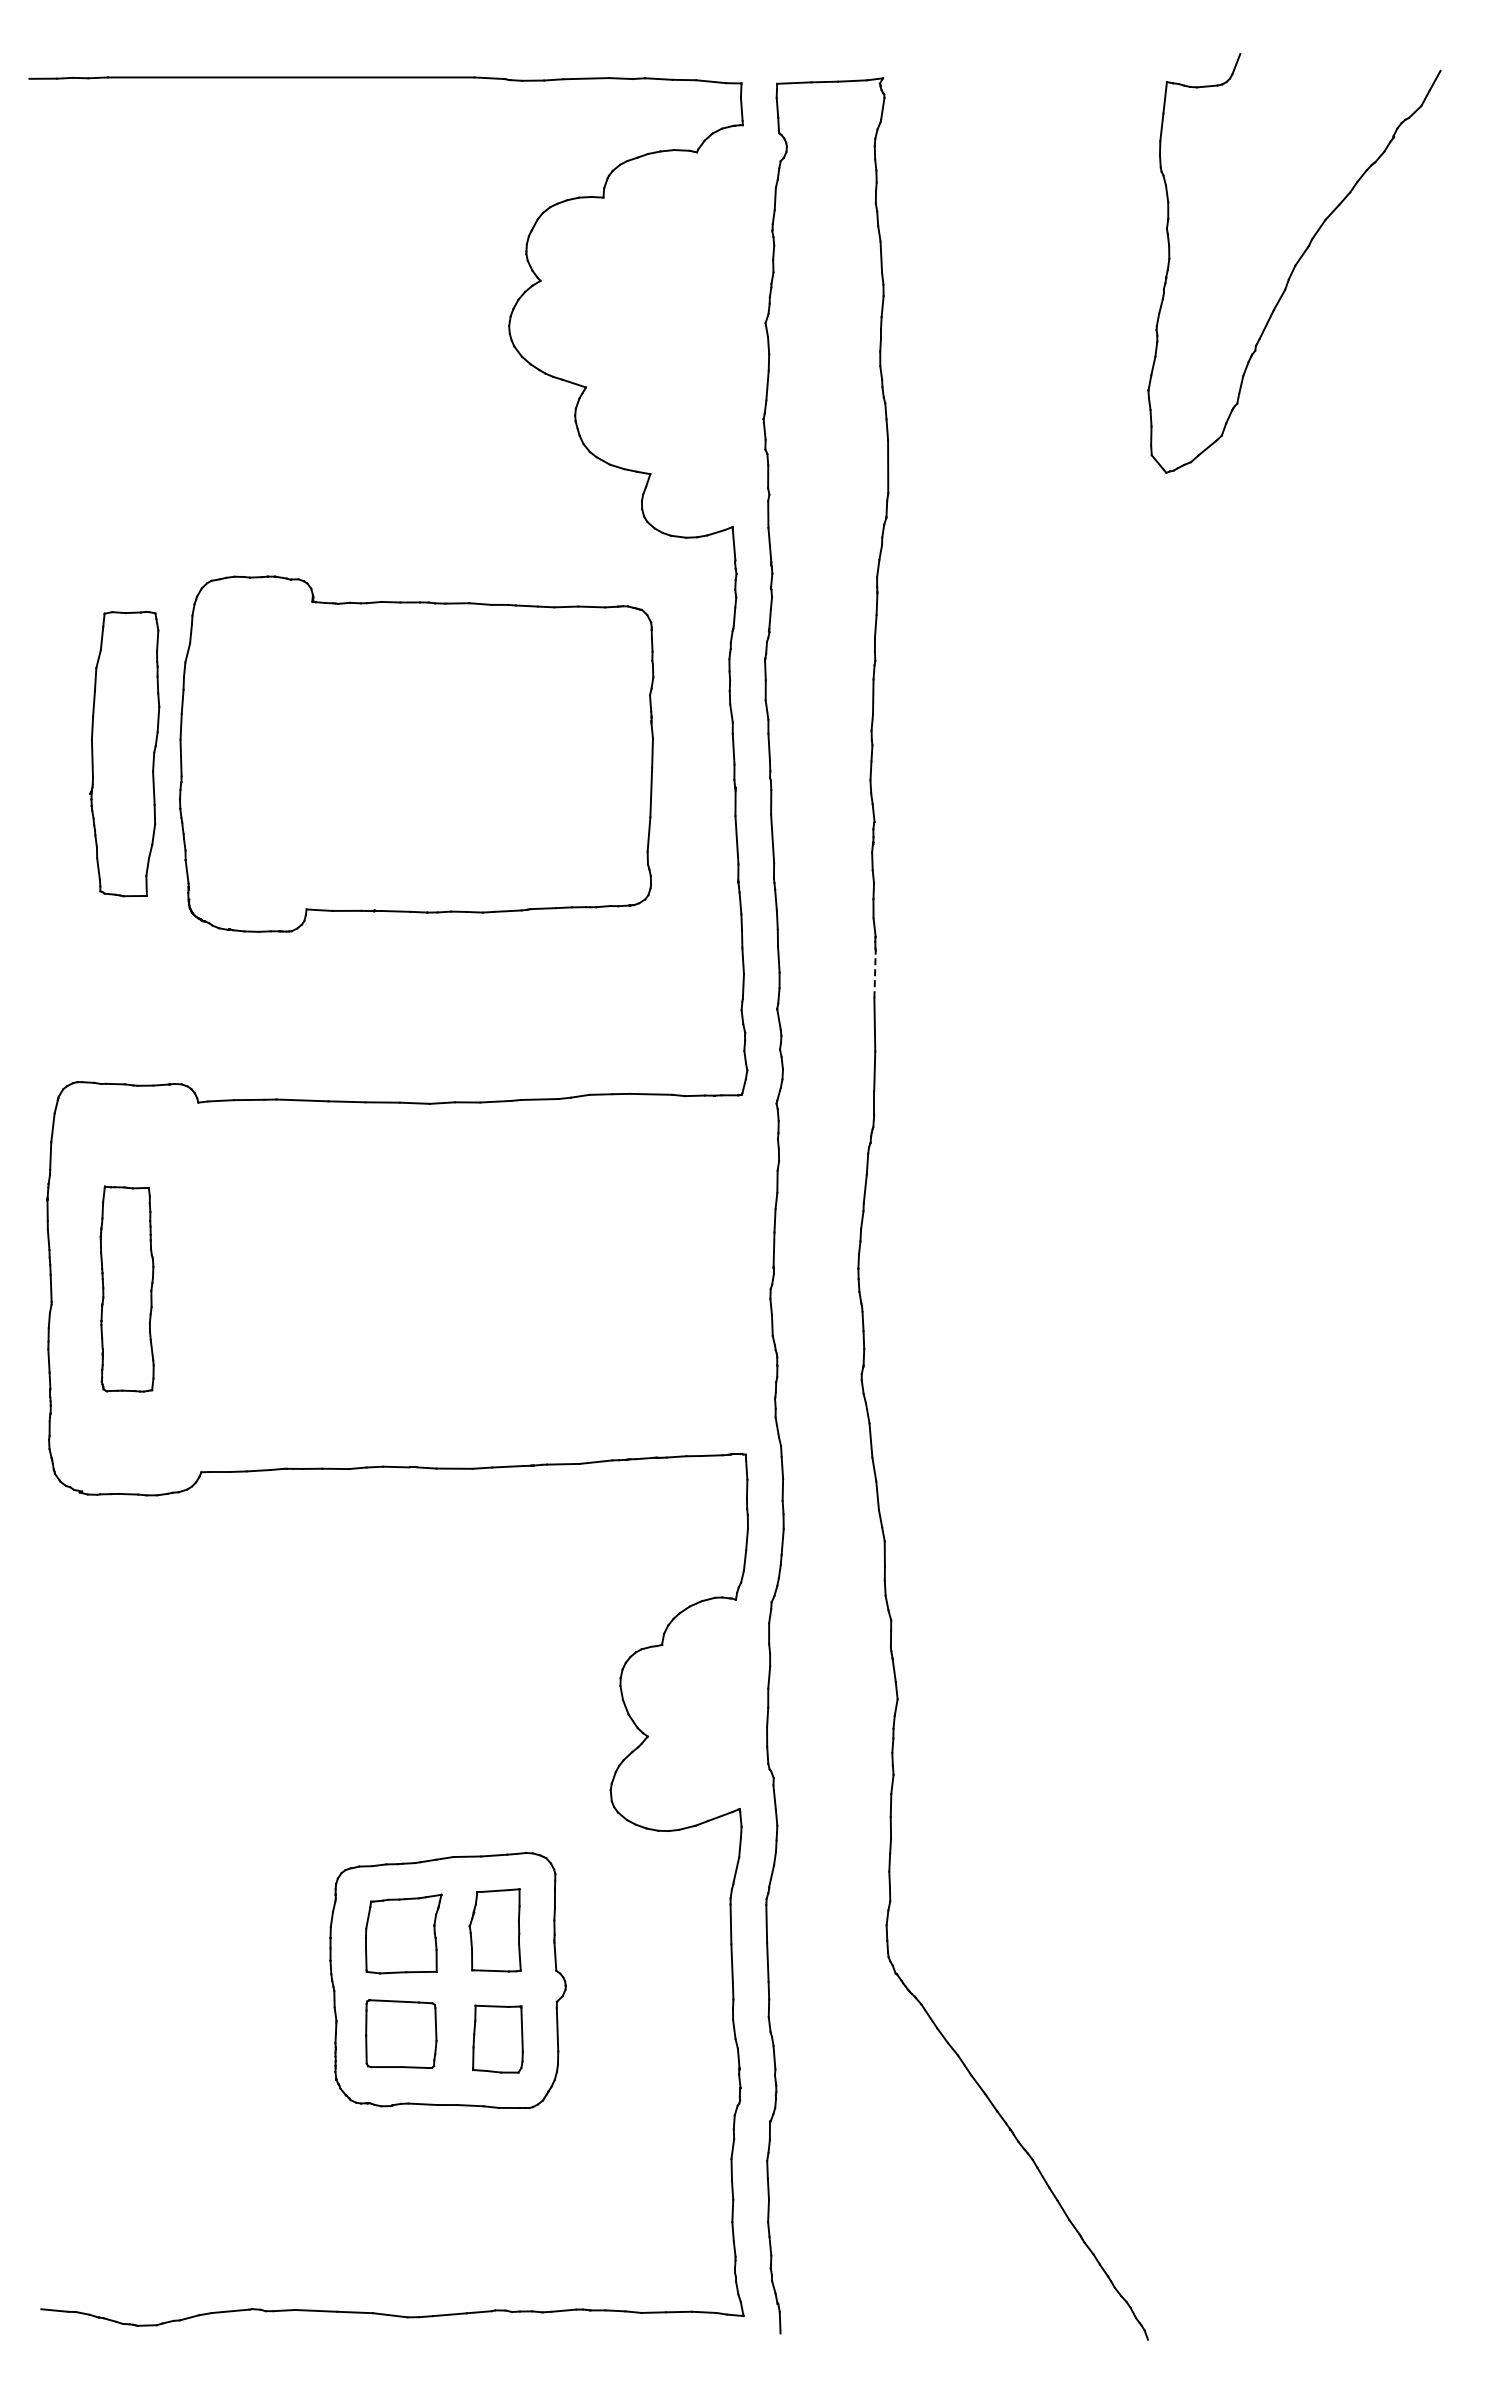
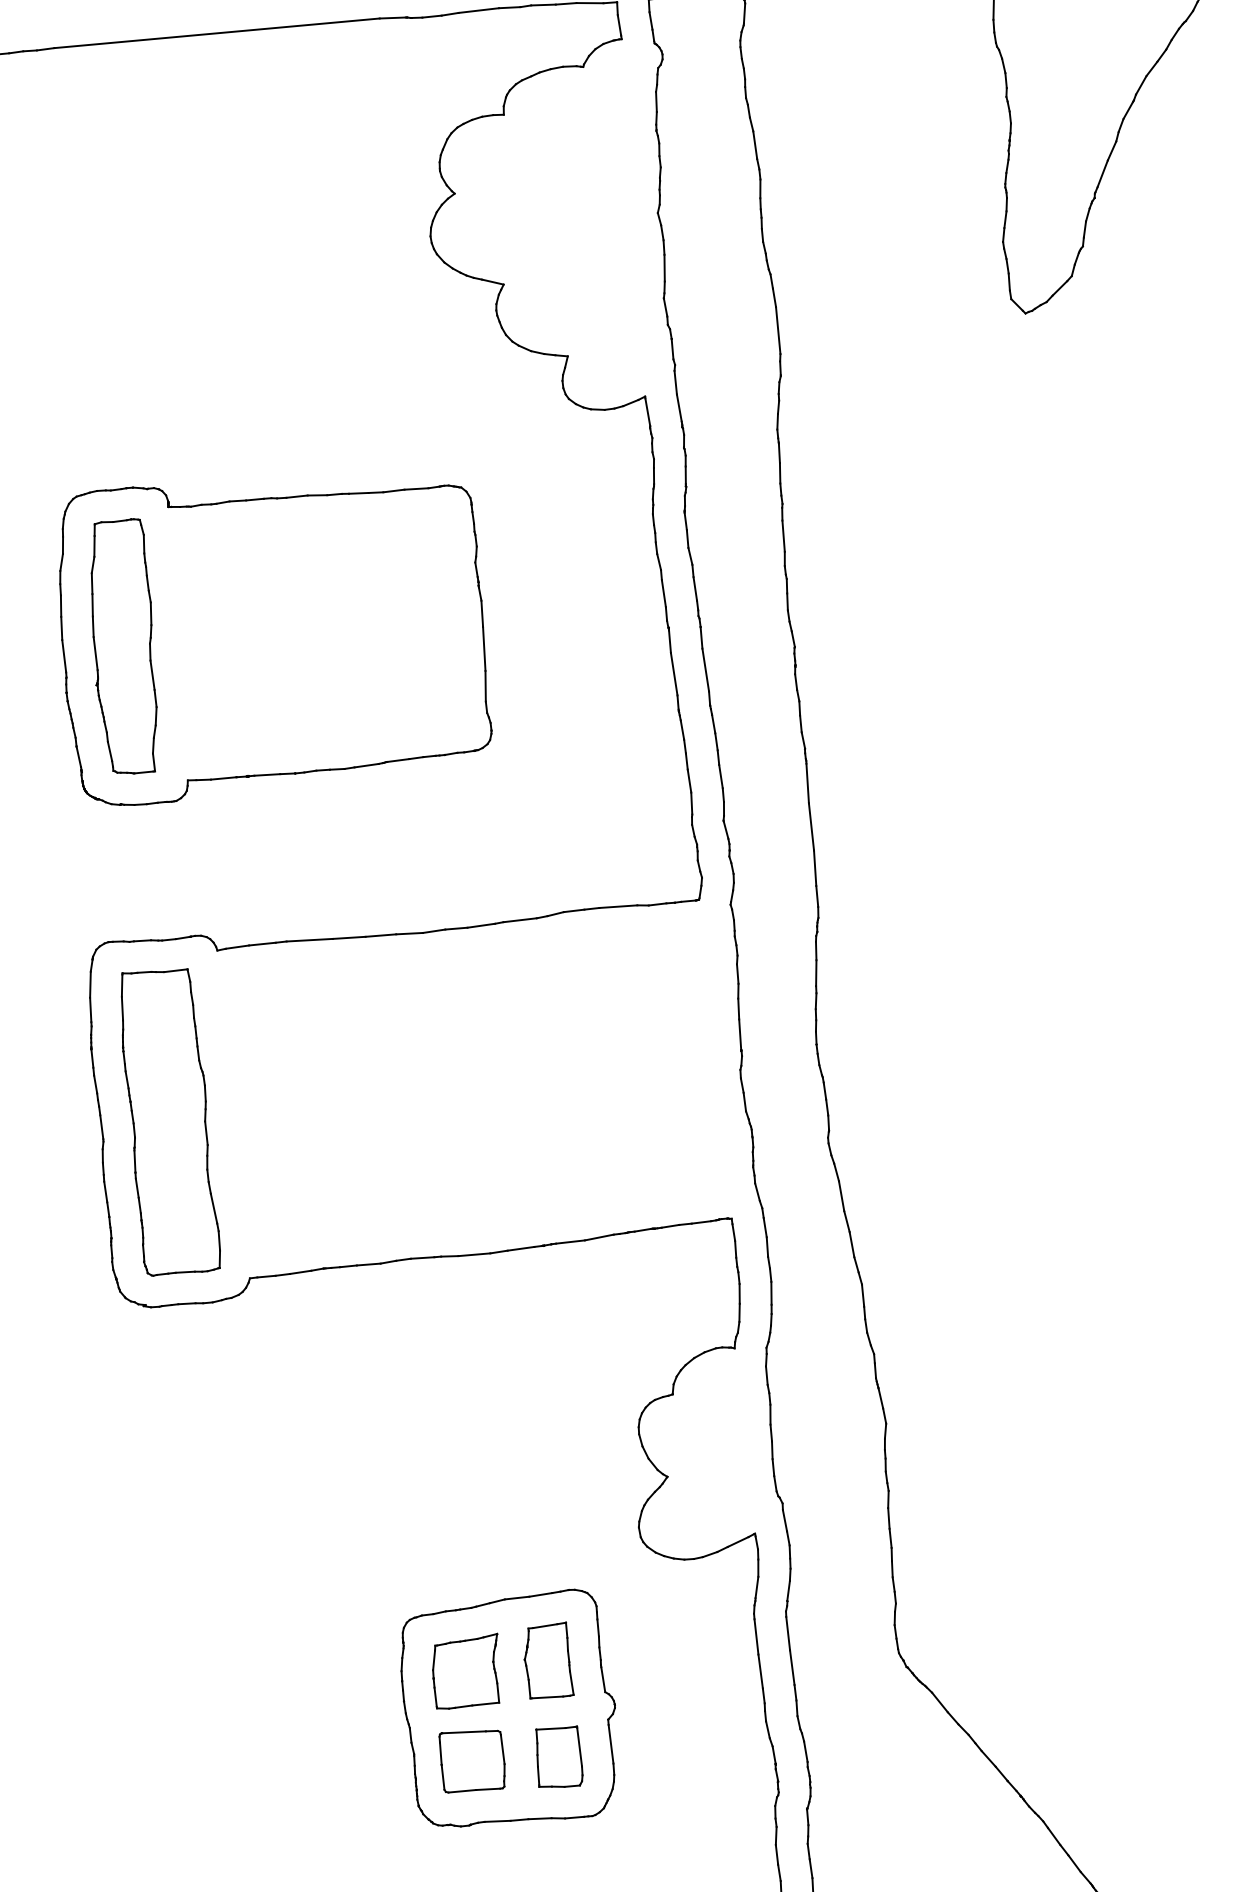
part: (416, 753) -> (272, 633), moved
line: (875, 975) -> (808, 783), dashed -> solid
part: (127, 1288) -> (169, 1121), size x1.67

